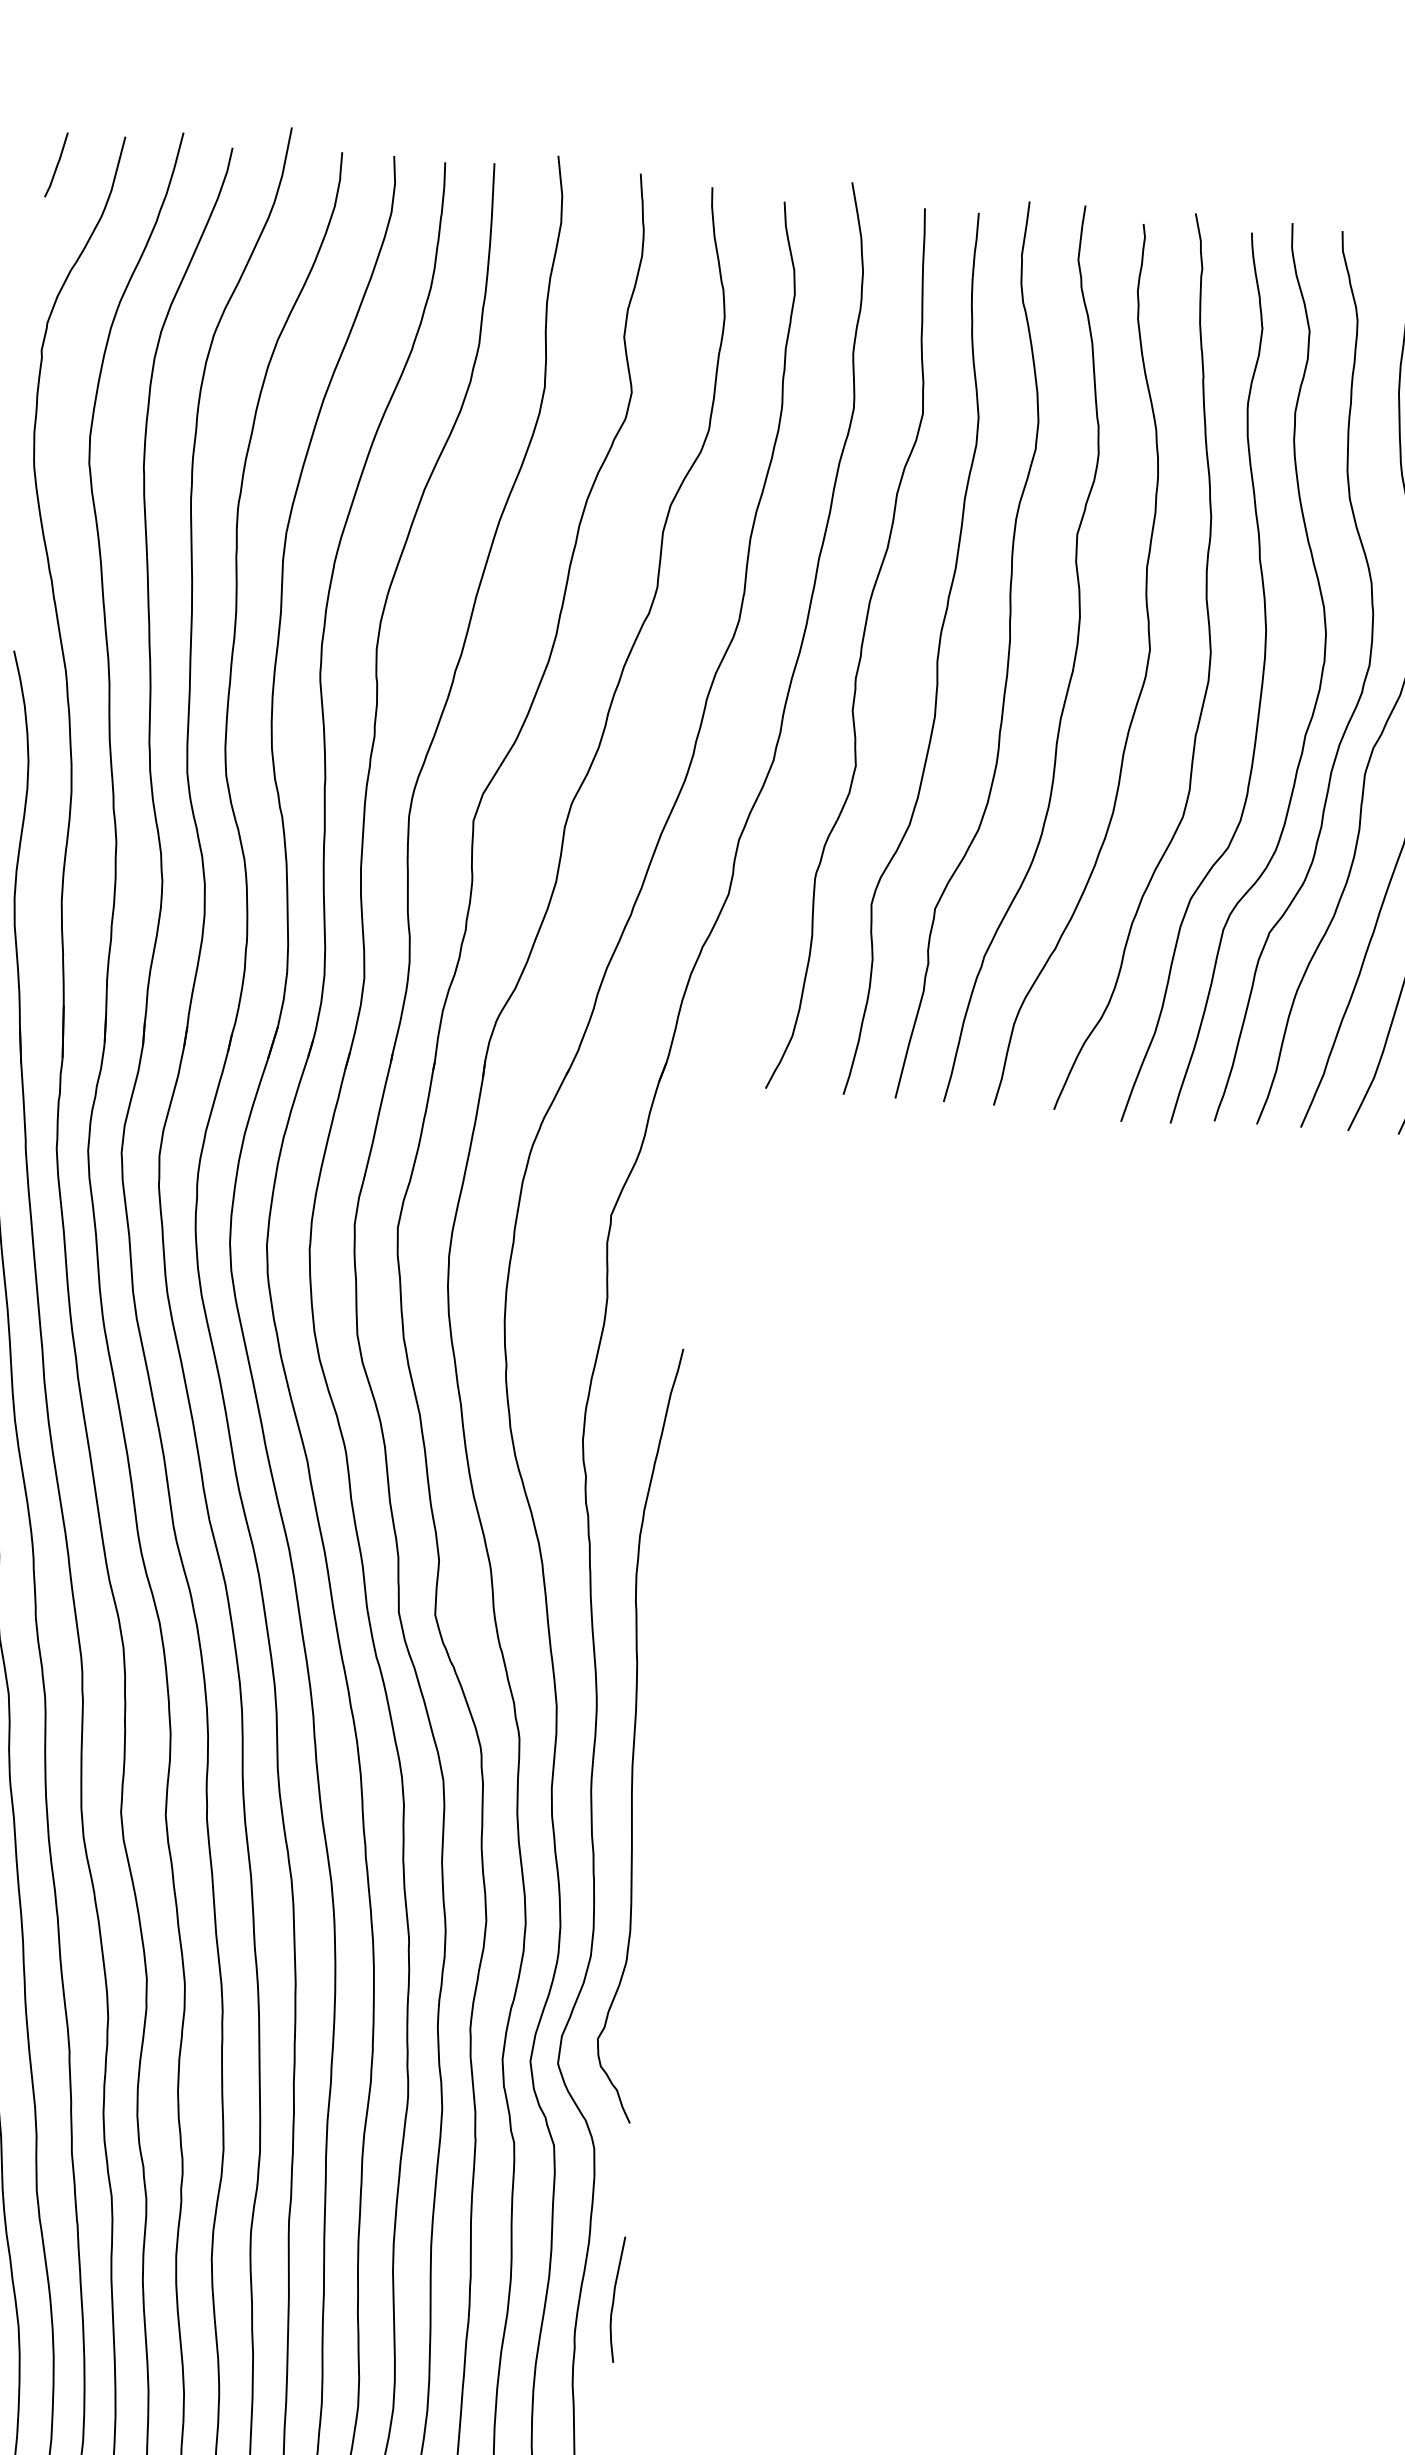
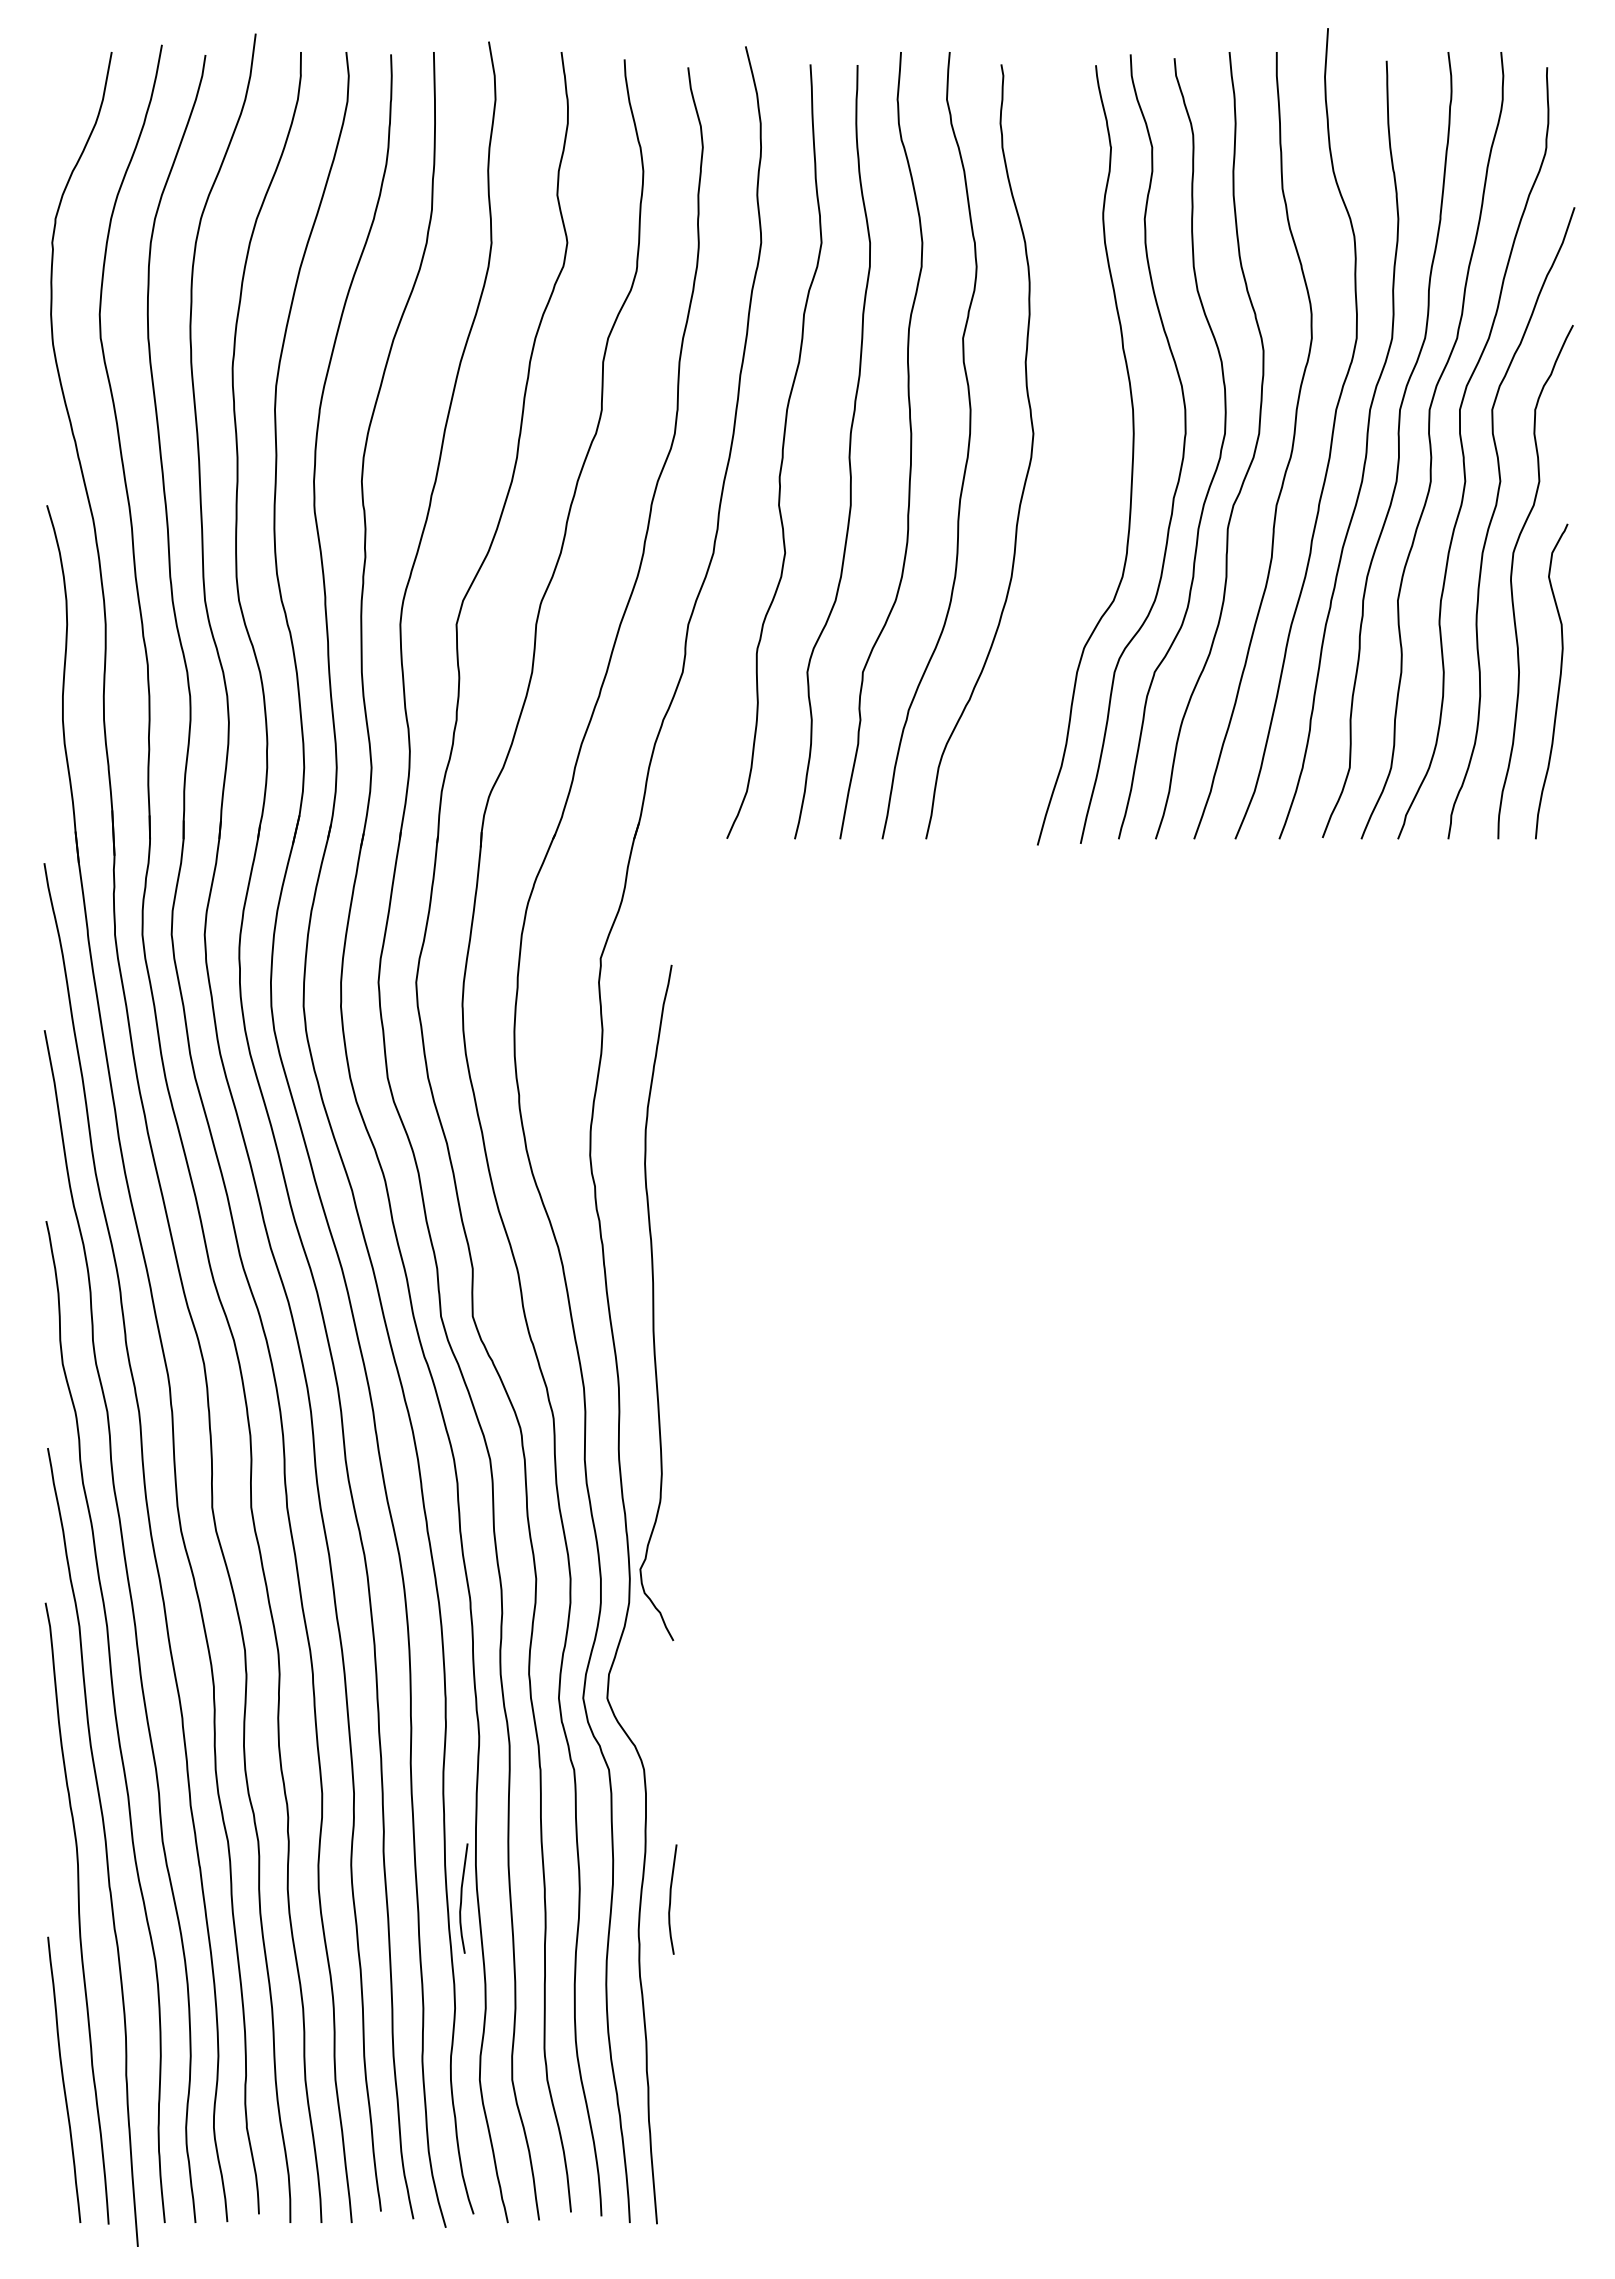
line: (56, 164) -> (53, 80), removed
curve: (1208, 667) -> (1085, 445), removed
curve: (635, 1734) -> (654, 1302), moved
curve: (375, 2280) -> (462, 1898), added

